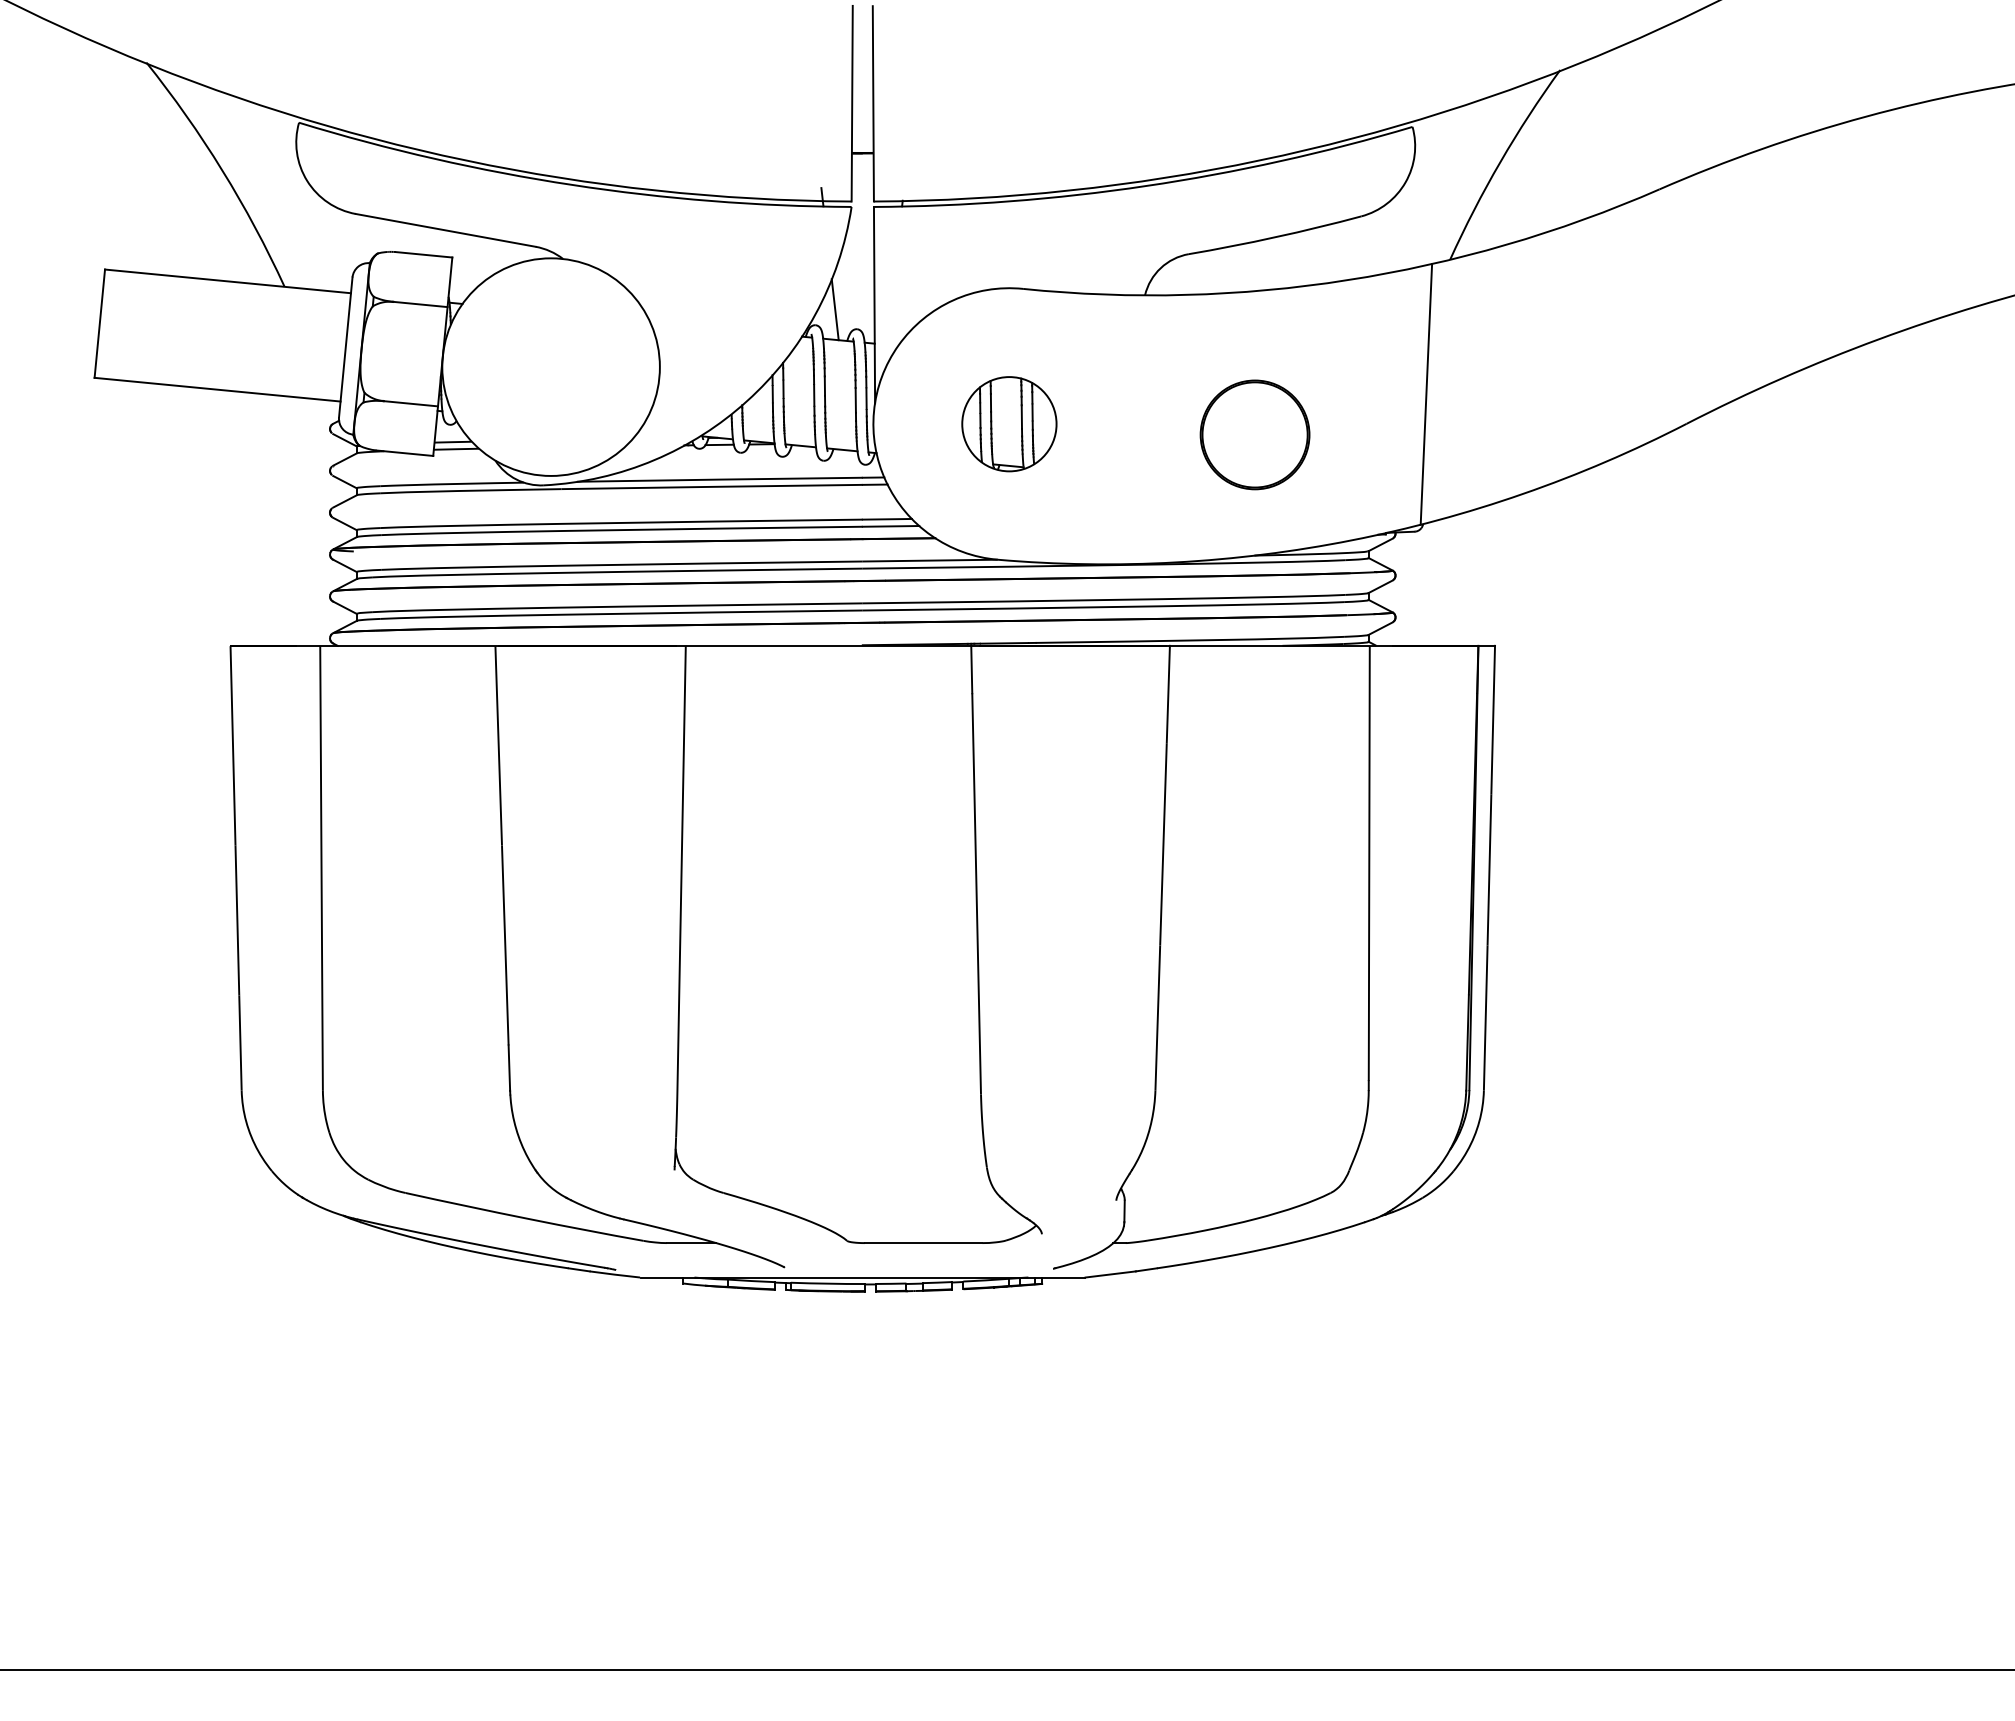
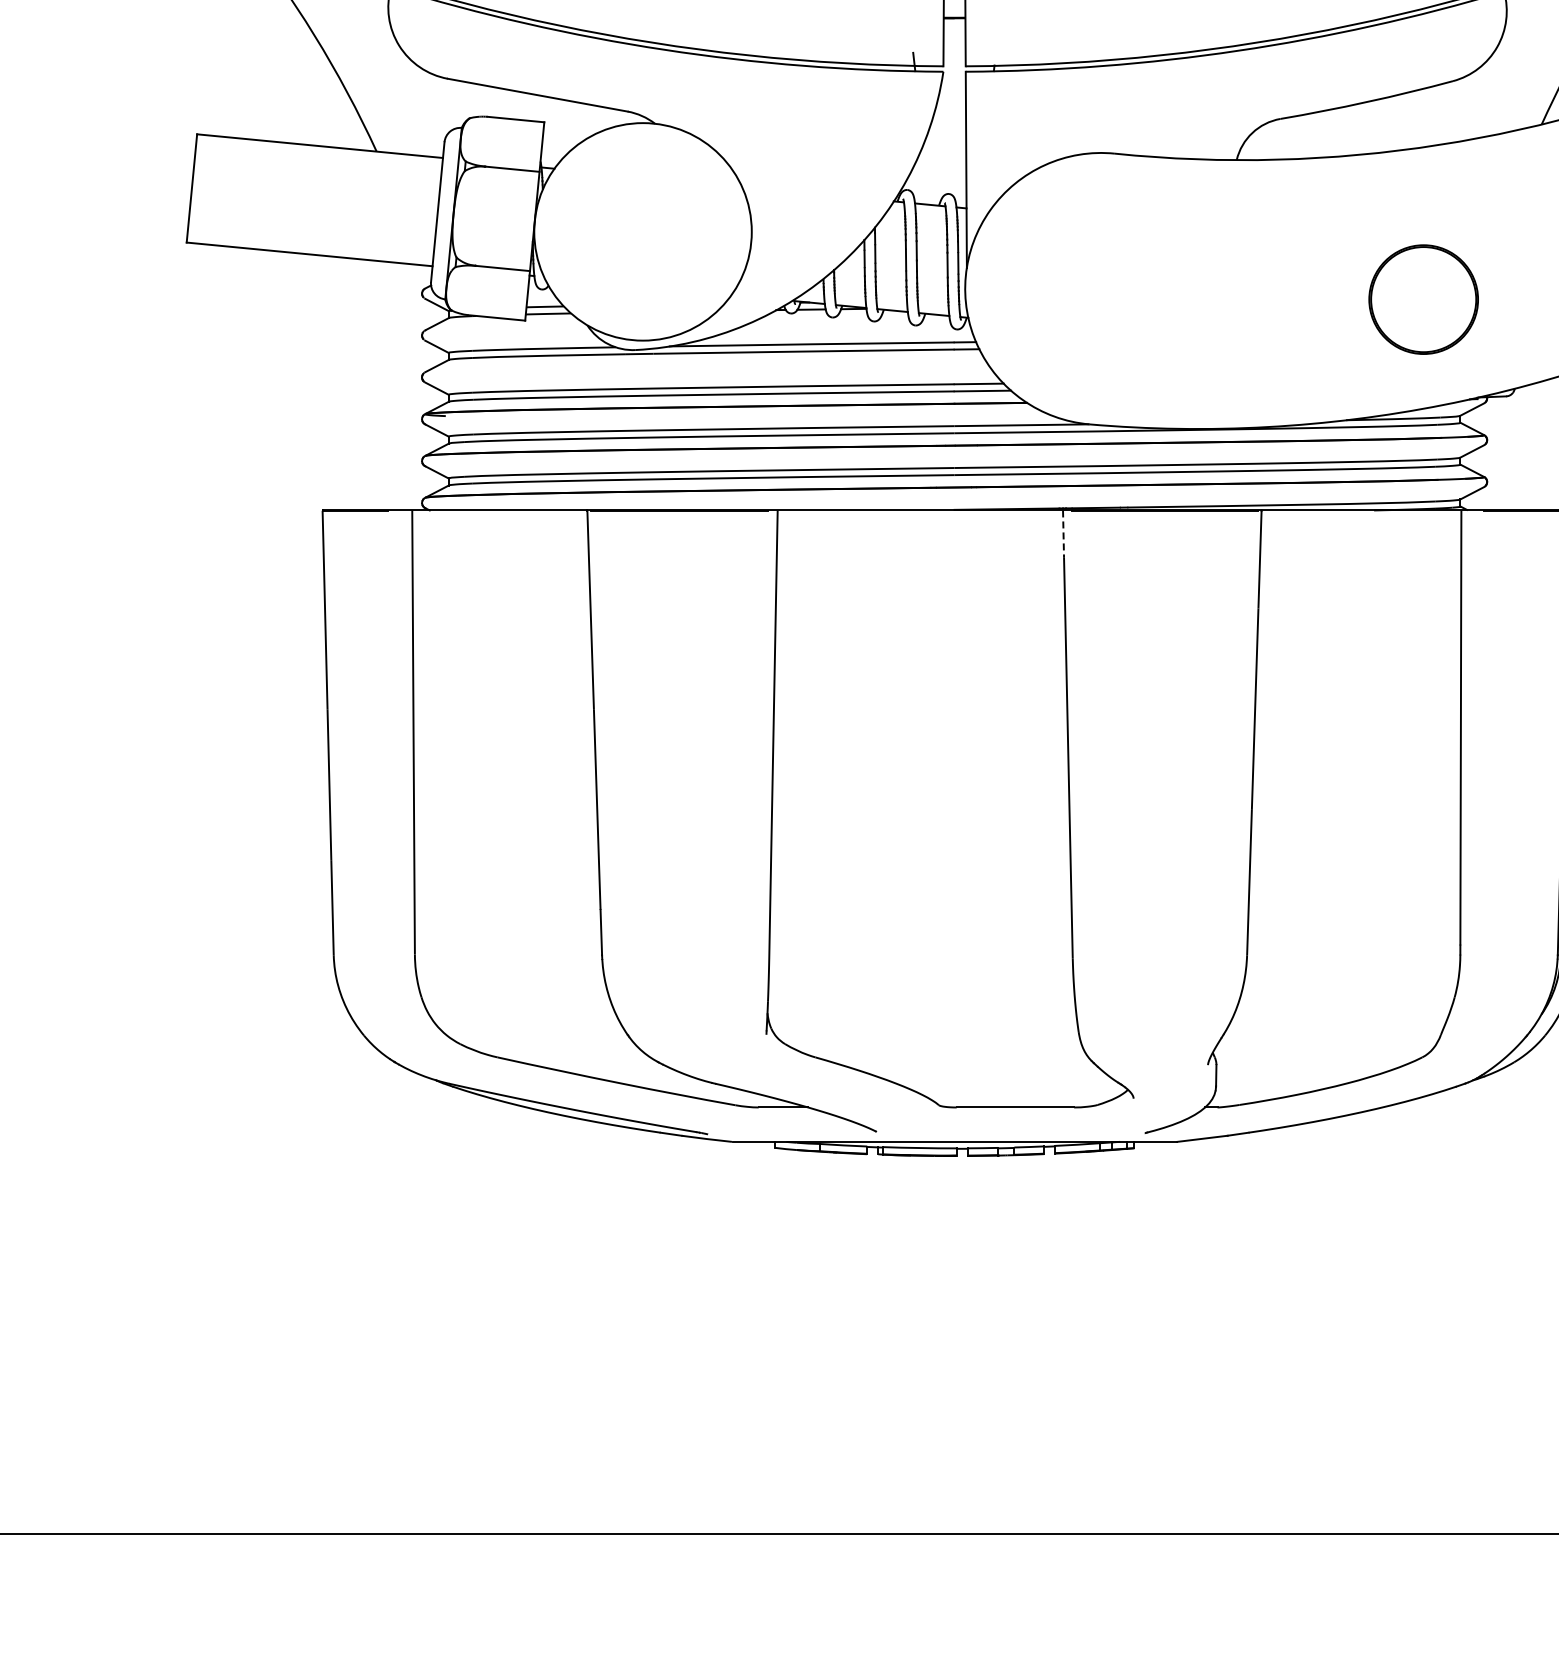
line: (834, 309) -> (926, 174), removed
line: (1426, 394) -> (1518, 259), removed
part: (1009, 424) -> (1101, 289), removed
part: (1254, 434) -> (1423, 299), moved
line: (971, 669) -> (1063, 534), solid -> dashed

